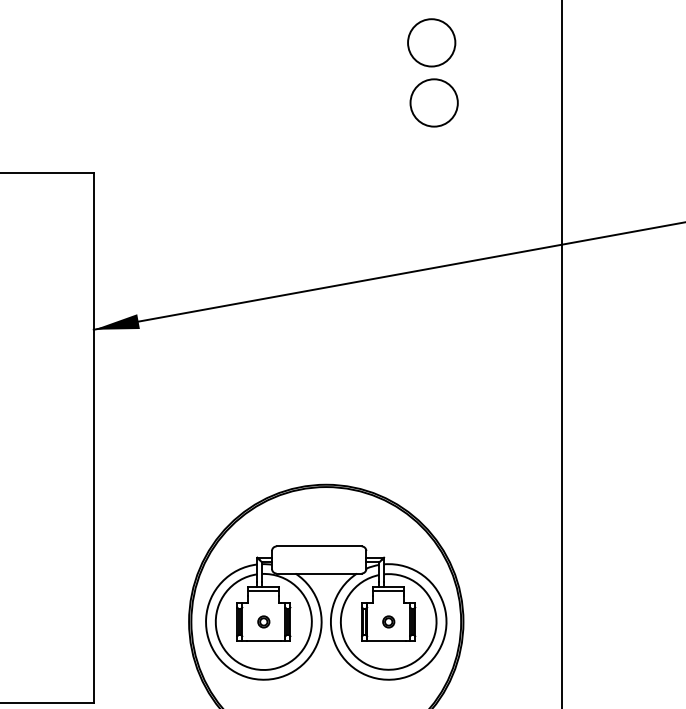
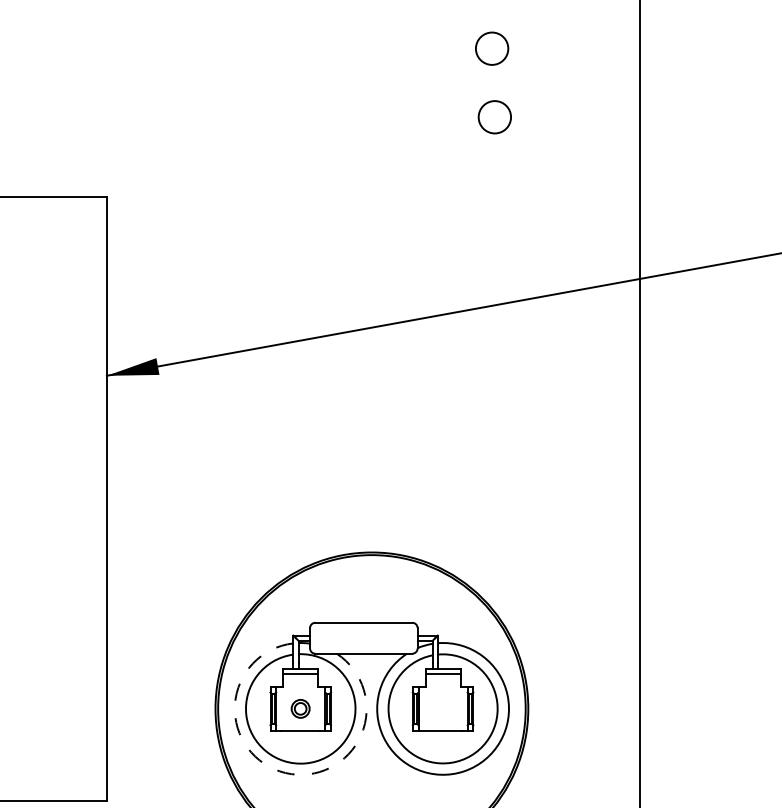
circle: (431, 42) -> (491, 48), size x0.6
circle: (433, 102) -> (494, 116), size x0.6
part: (263, 621) -> (300, 708), size x1.4
part: (388, 621) -> (442, 708), removed
arc: (250, 678) -> (285, 773), solid -> dashed

